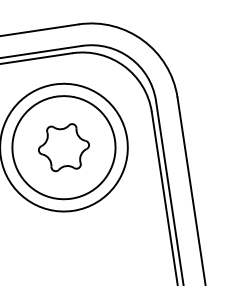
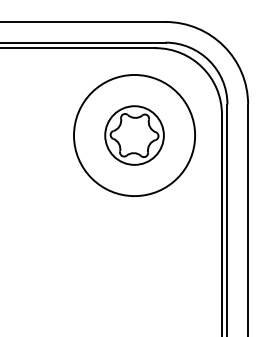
circle: (63, 147) -> (134, 135), size x0.6

